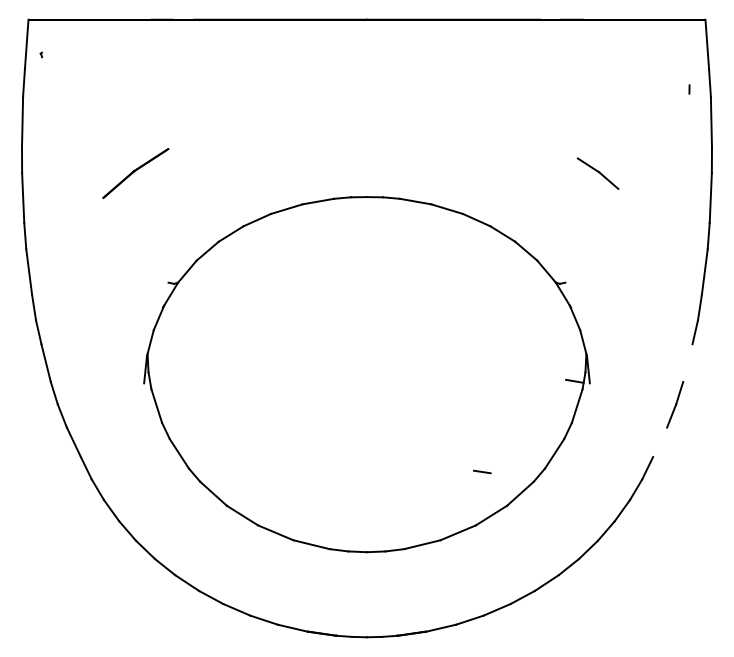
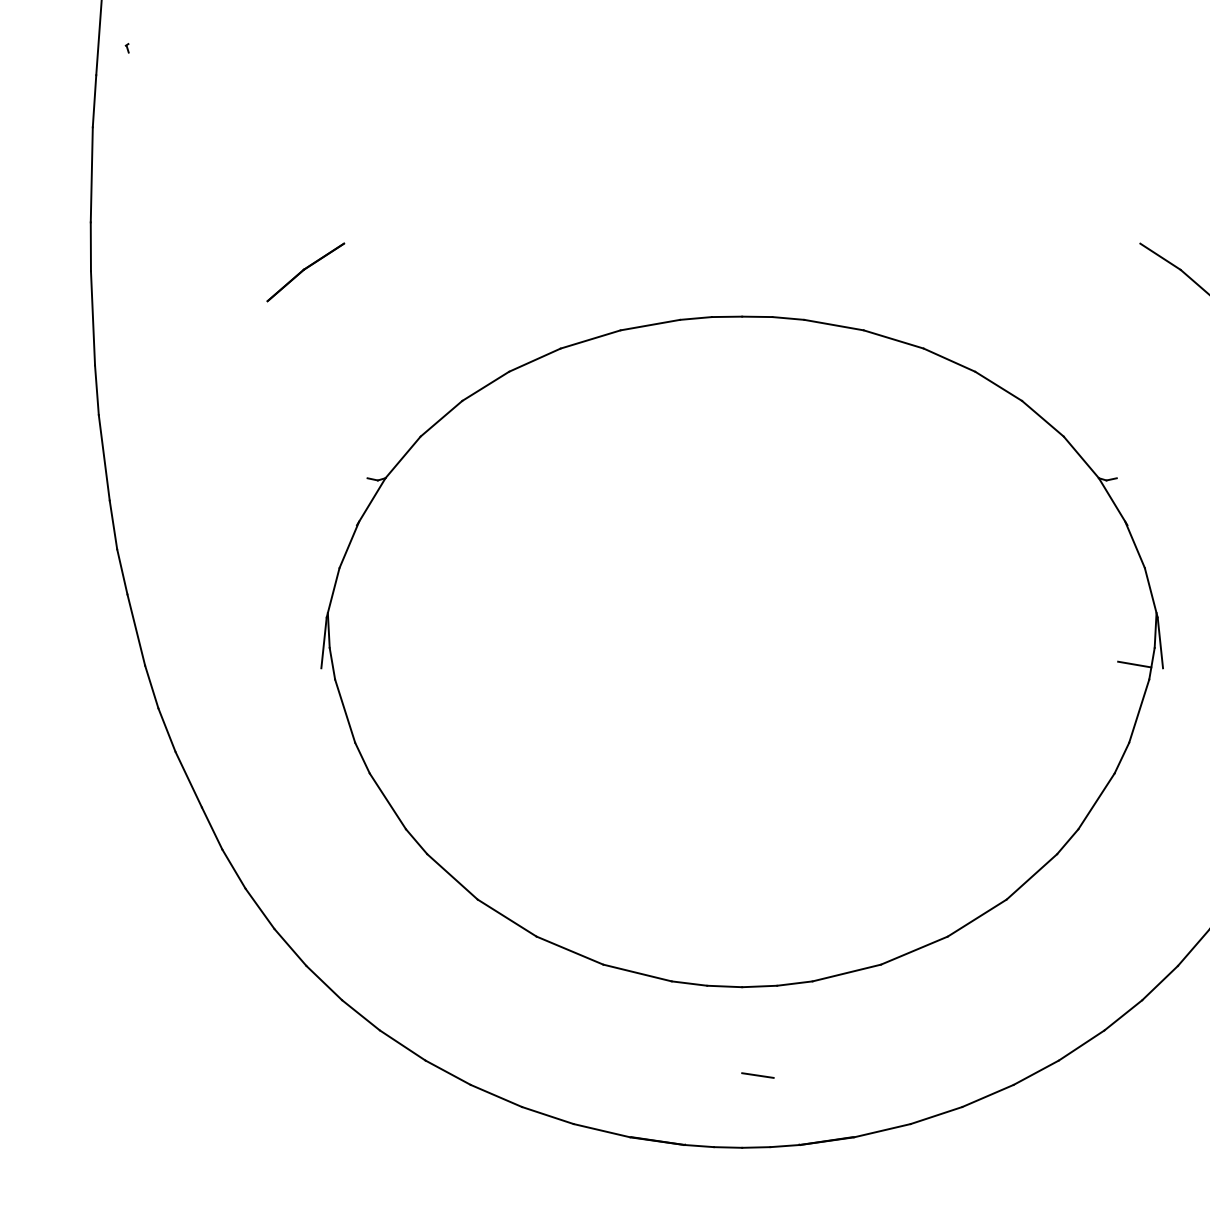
part: (135, 173) -> (305, 272), size x0.62
line: (482, 471) -> (758, 1074), moved

